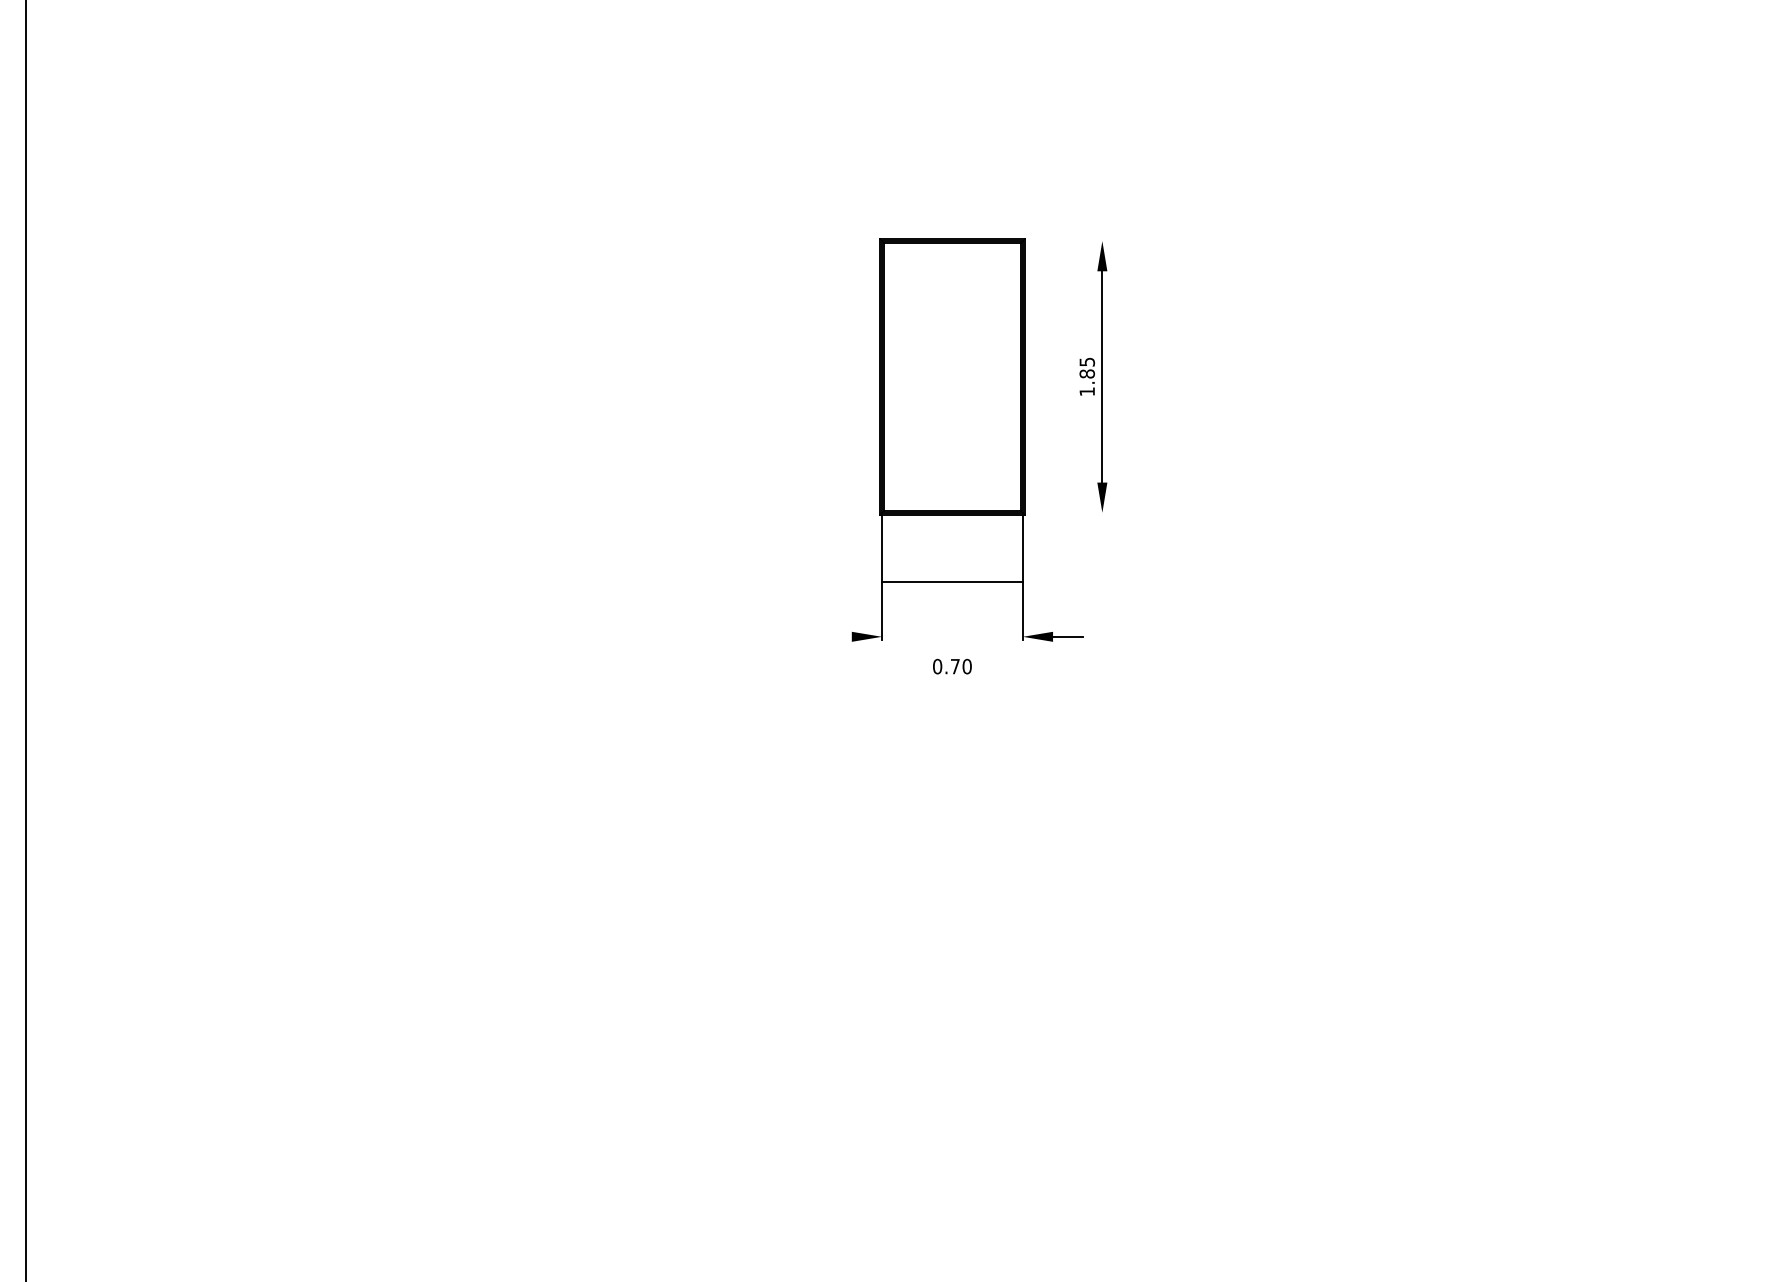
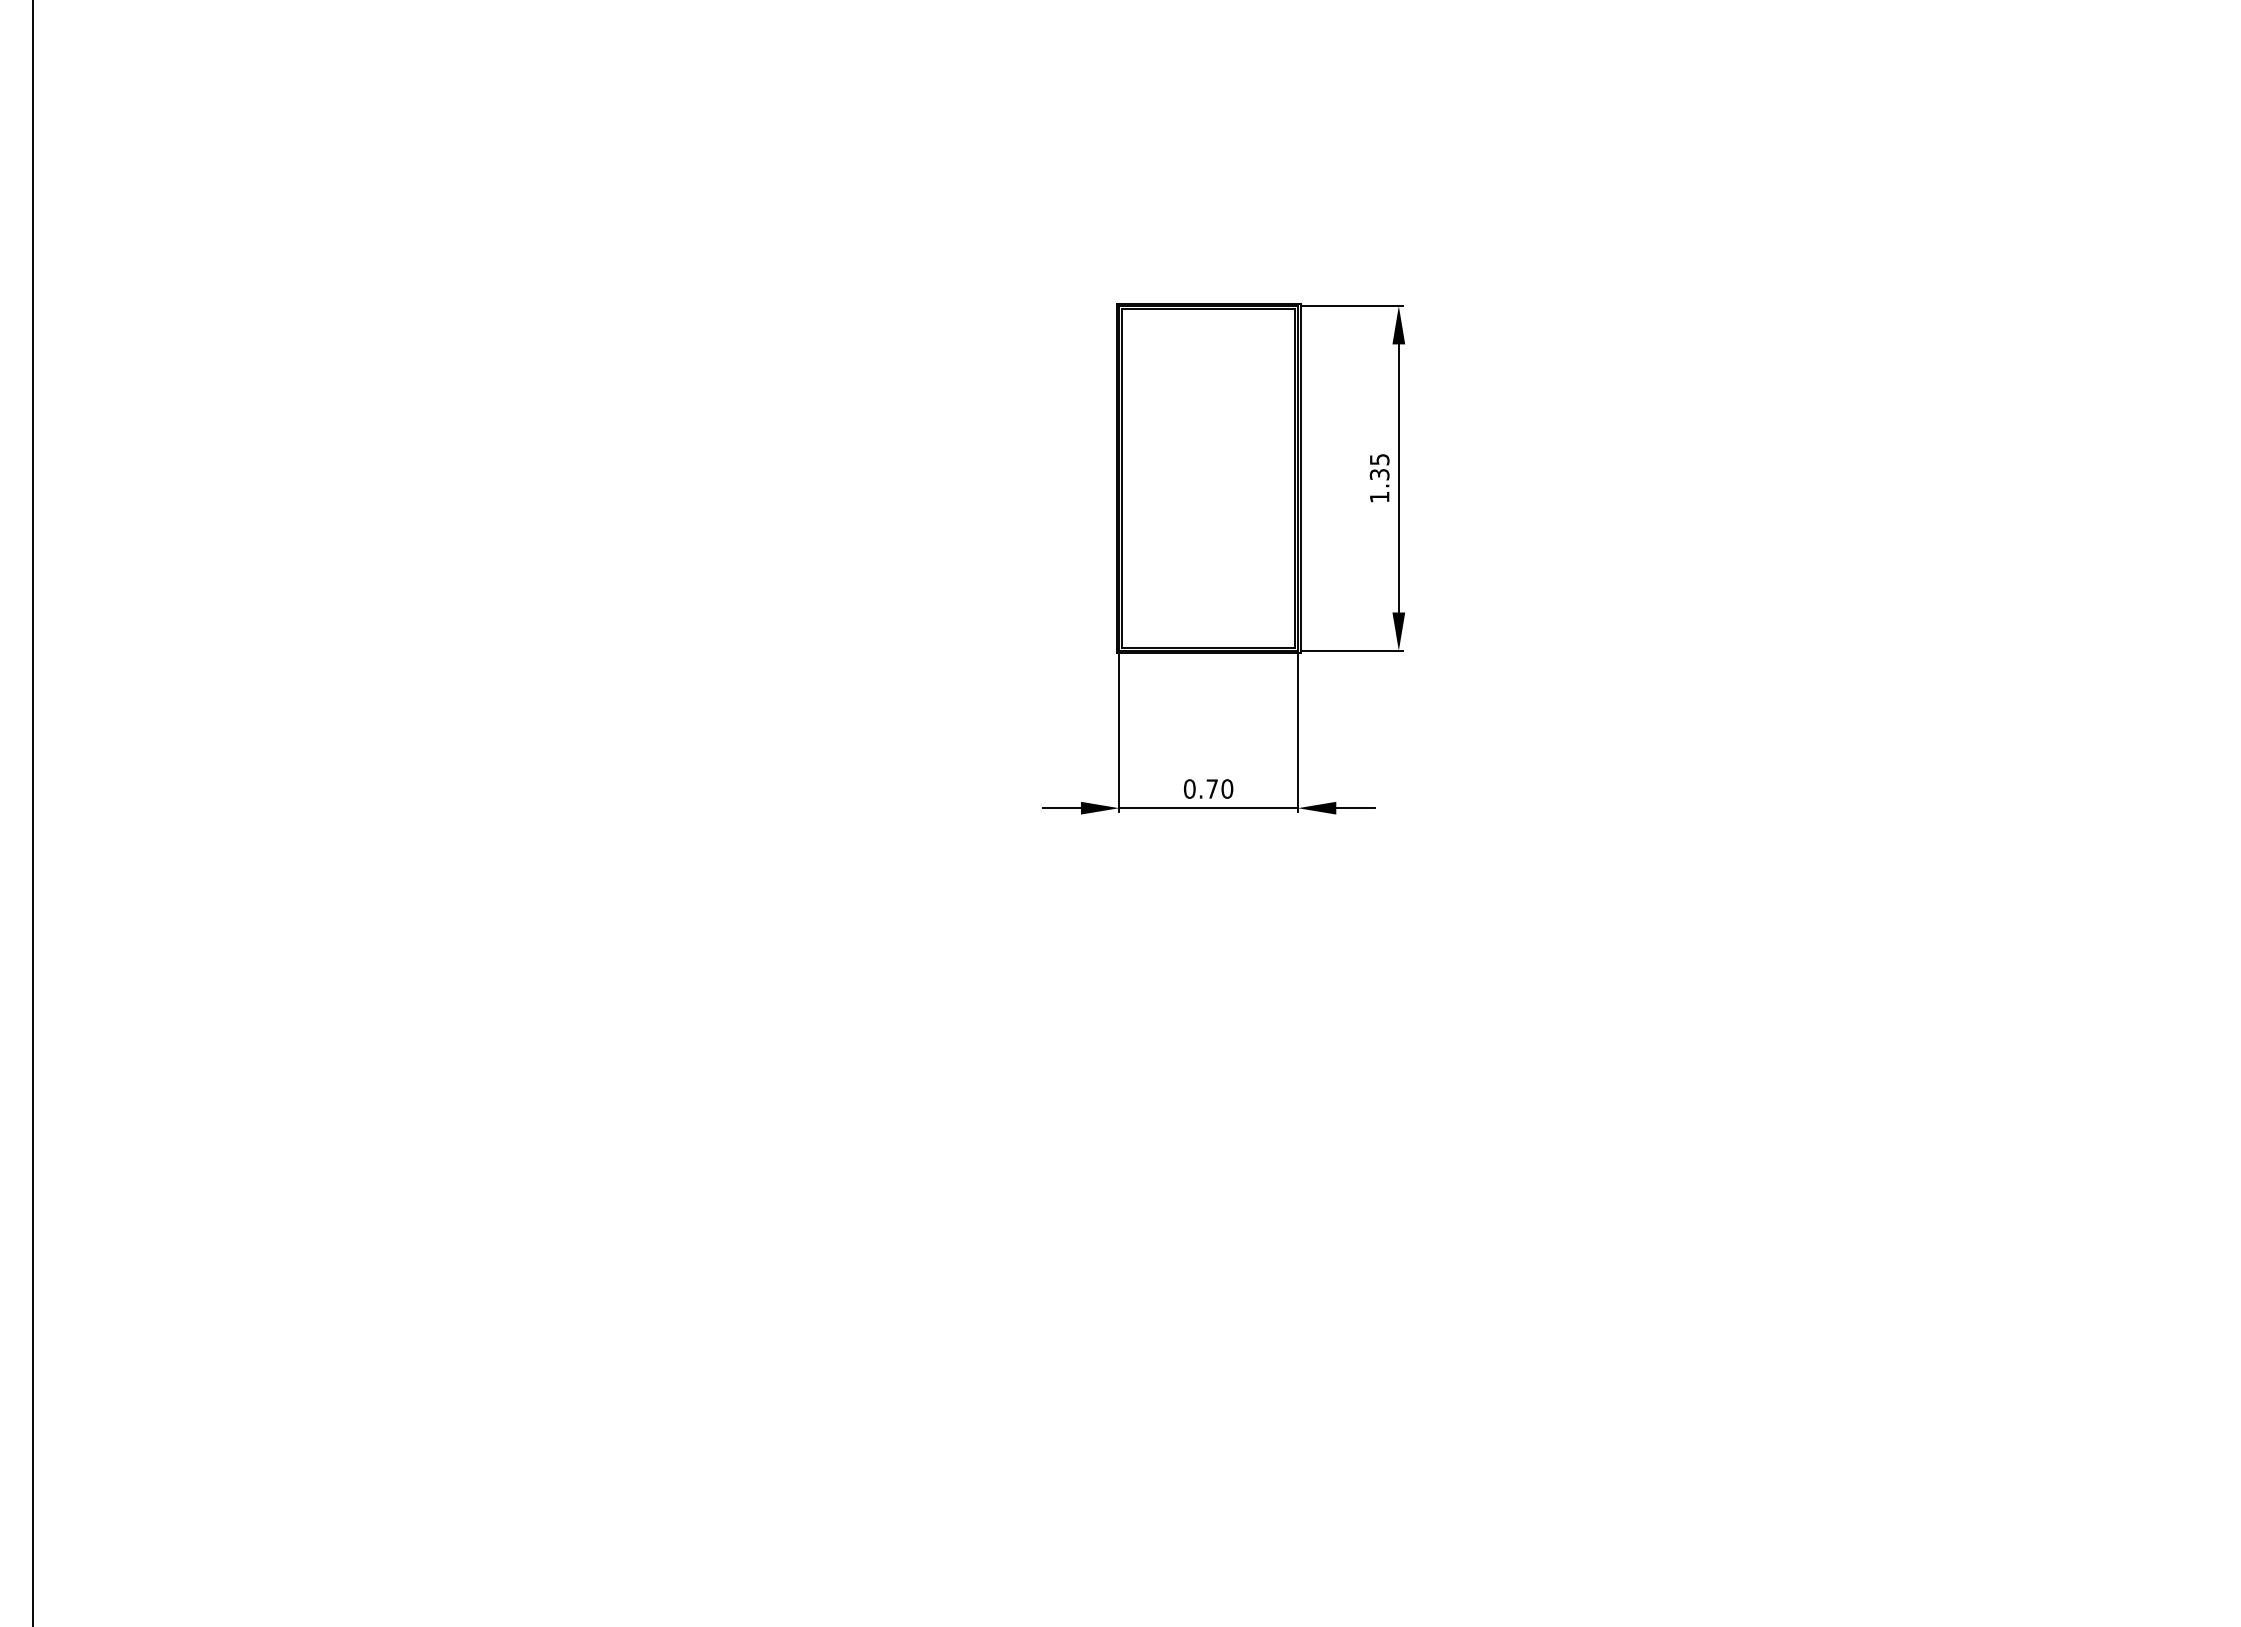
line: (1065, 241) -> (1351, 306), added
text: (1087, 373) -> (1379, 474), 1.85 -> 1.35
line: (1065, 512) -> (1351, 650), added
line: (952, 582) -> (1208, 808), moved
line: (836, 637) -> (1061, 808), added
text: (952, 666) -> (1208, 788), moved

